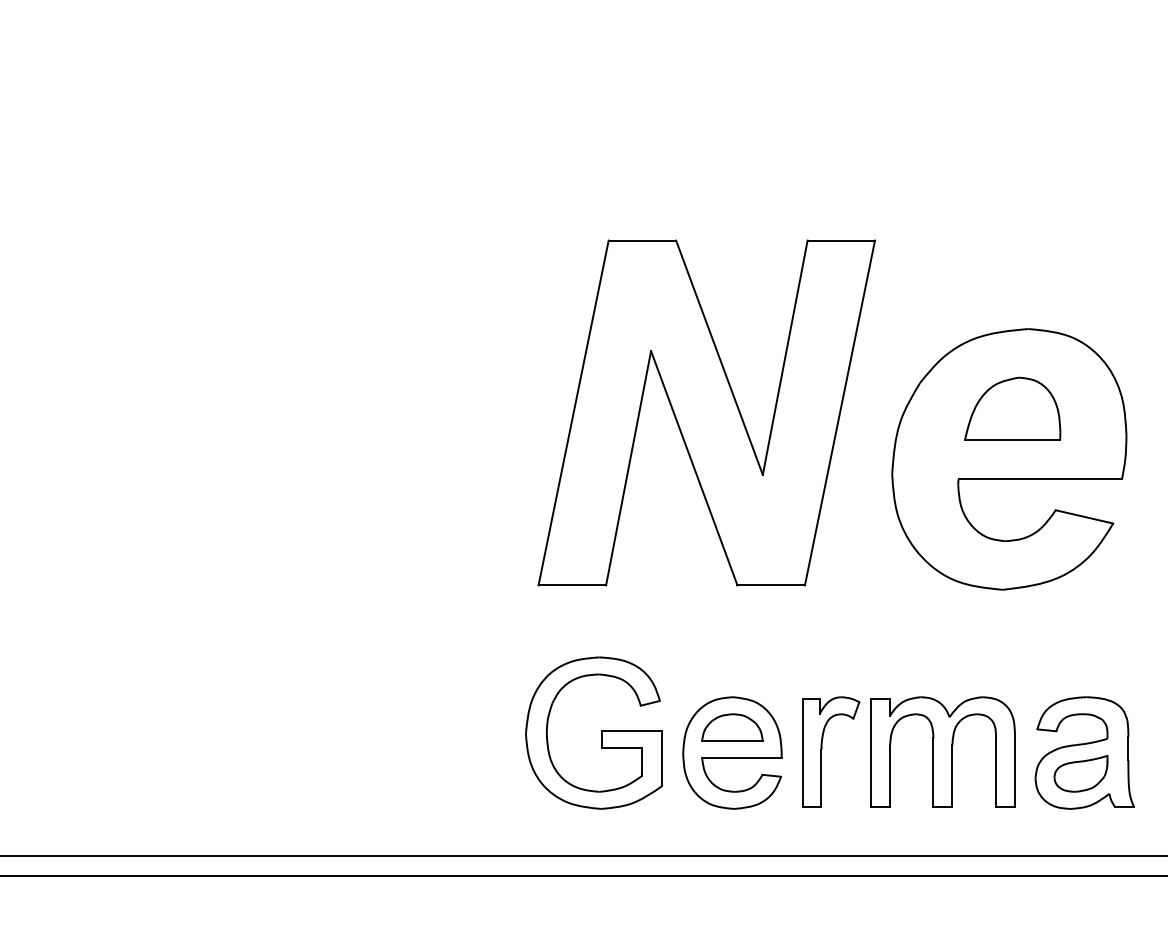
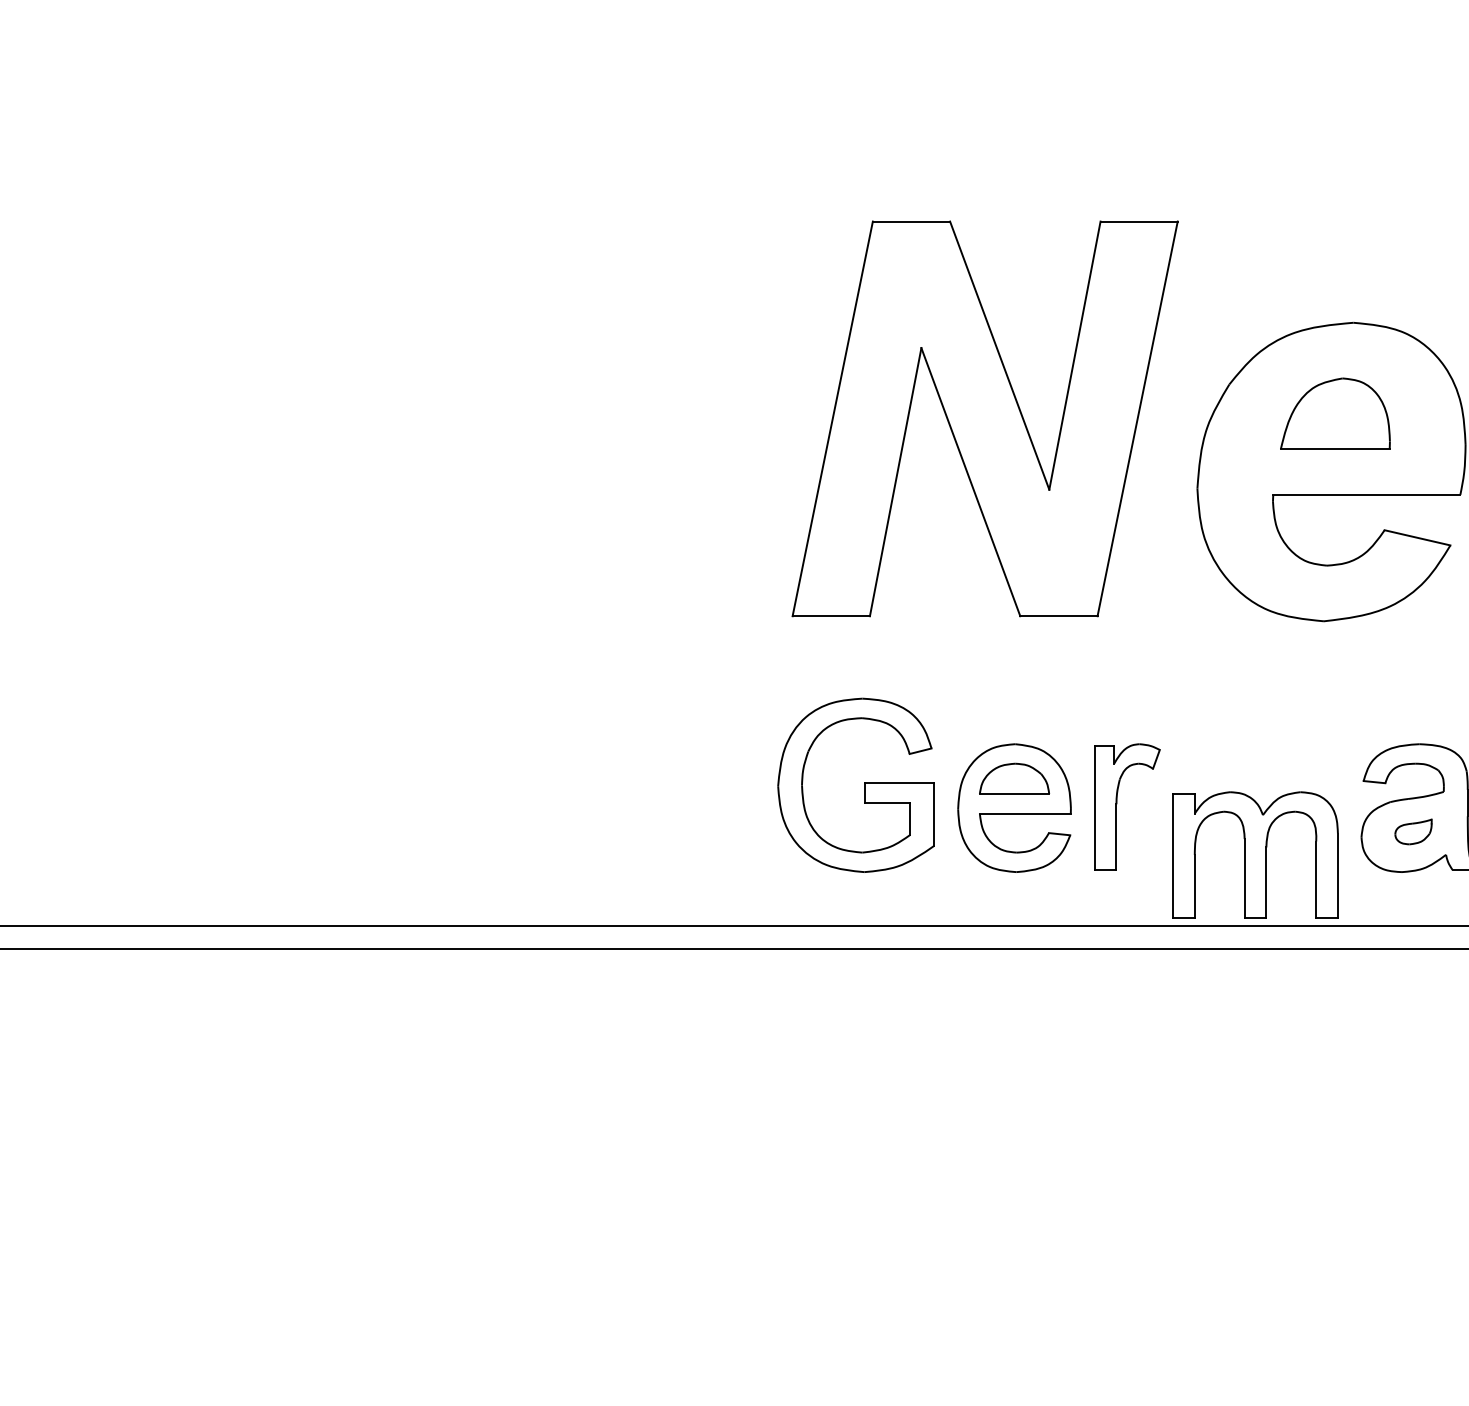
part: (942, 751) -> (1255, 854), moved
part: (1080, 773) -> (1413, 831), size x0.6

